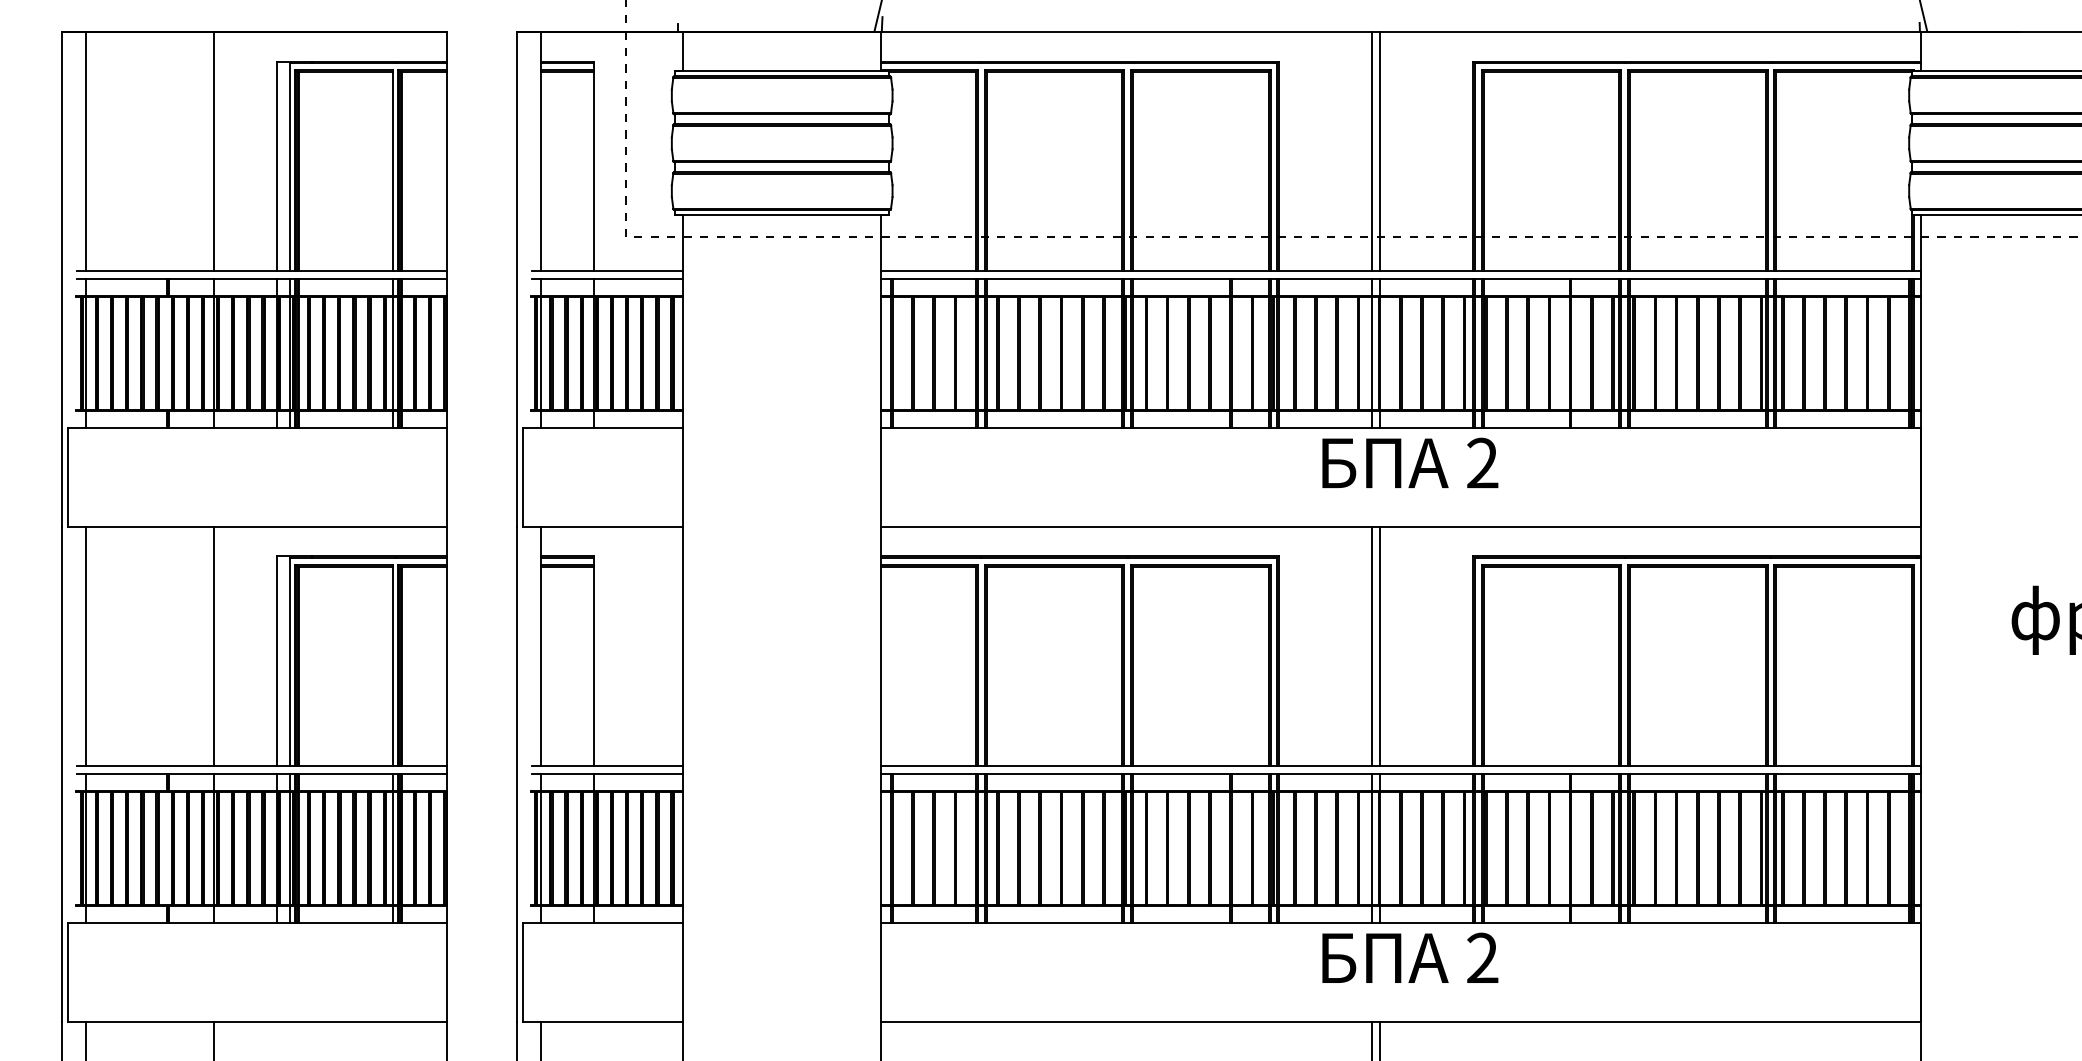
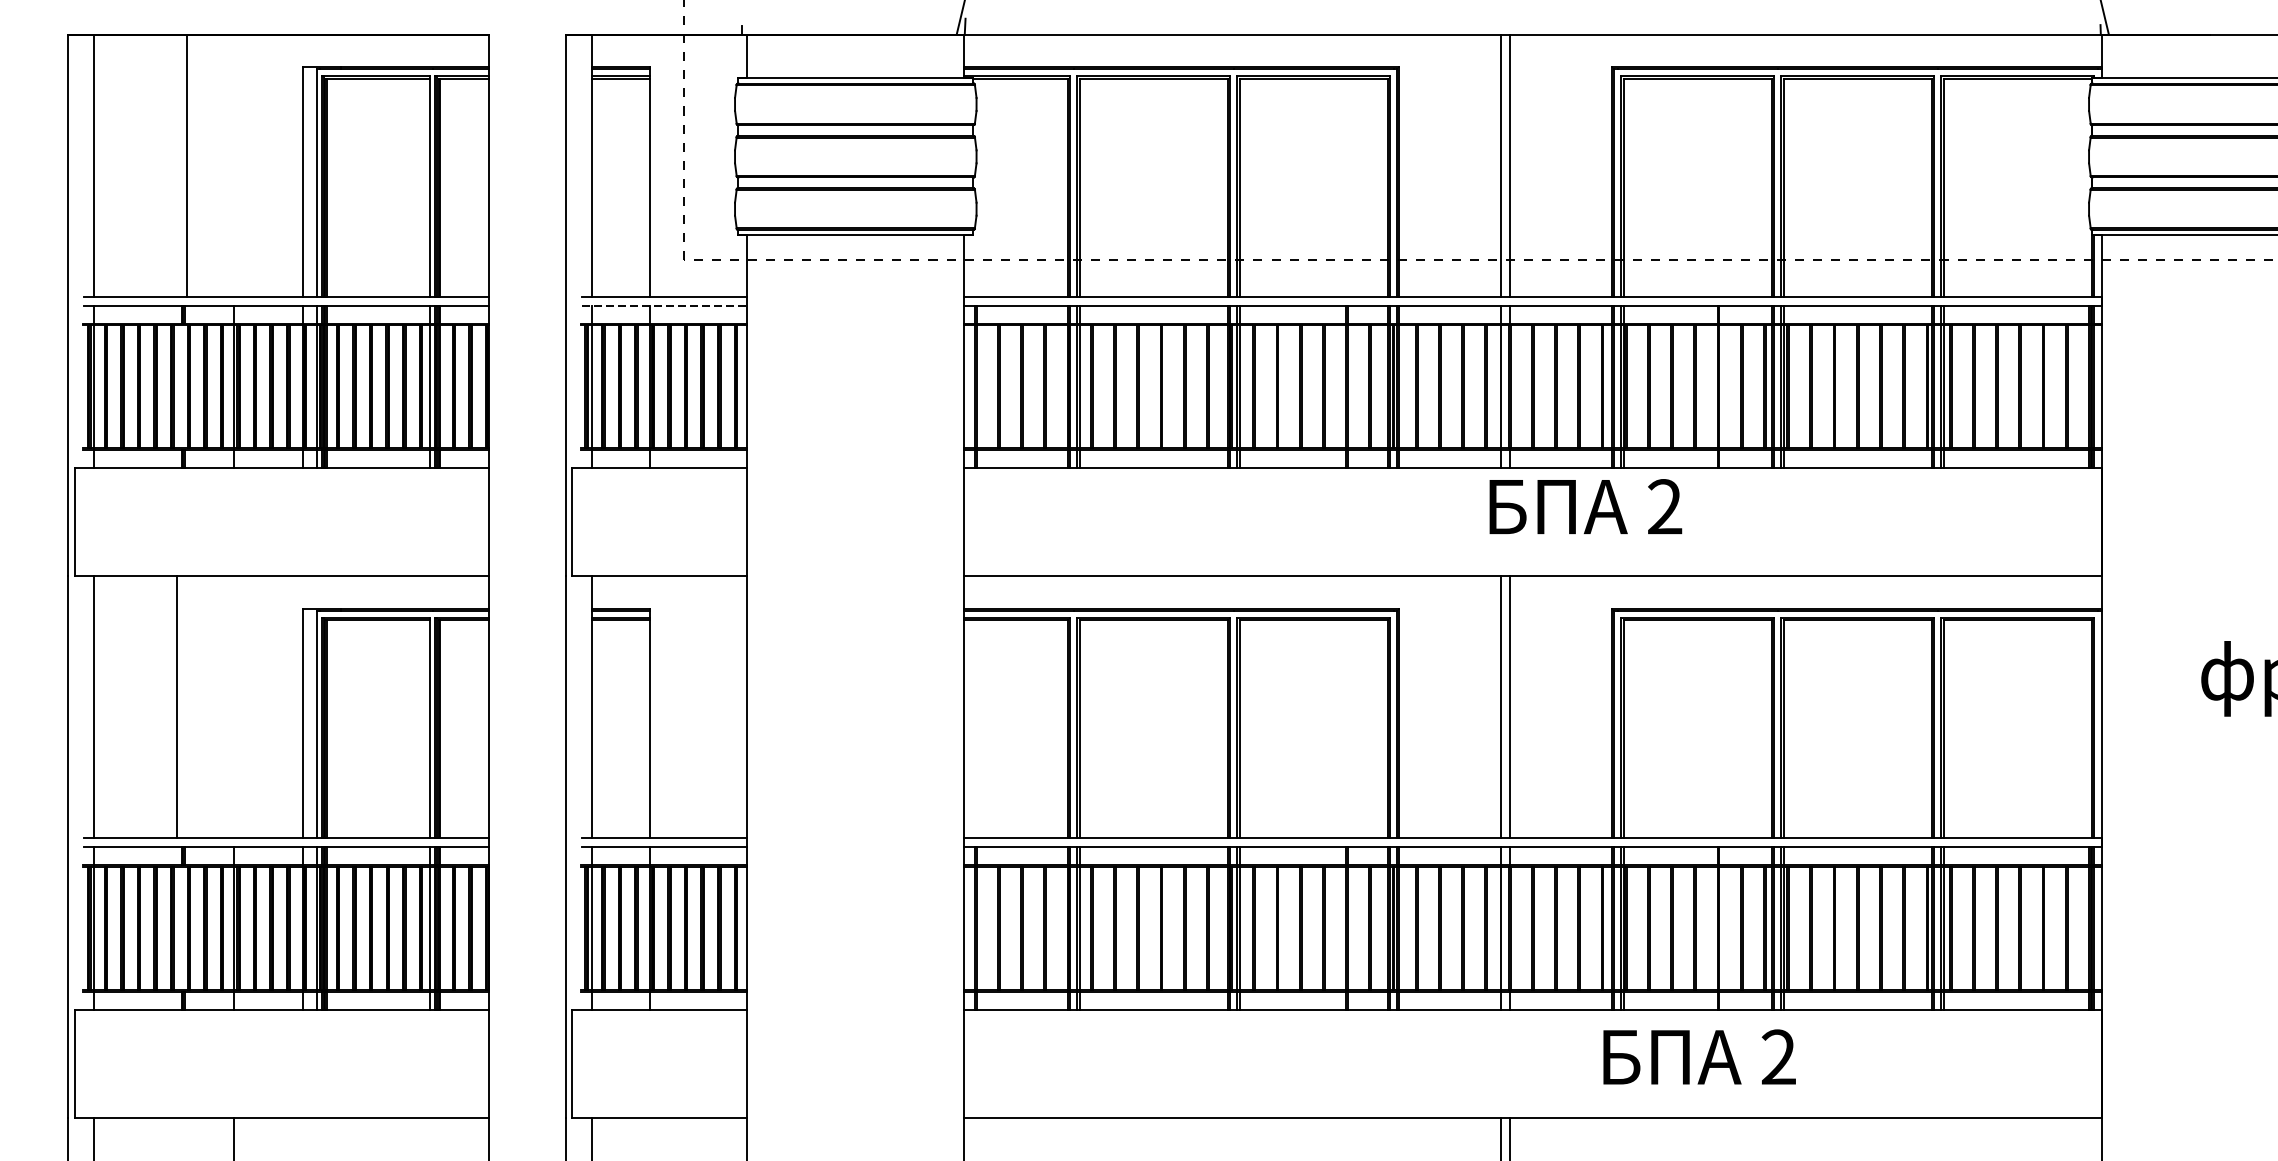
line: (214, 151) -> (187, 165), moved
line: (607, 279) -> (664, 305), solid -> dashed
text: (1410, 462) -> (1586, 506), moved
line: (214, 646) -> (177, 707), moved
text: (1410, 957) -> (1699, 1056), moved

